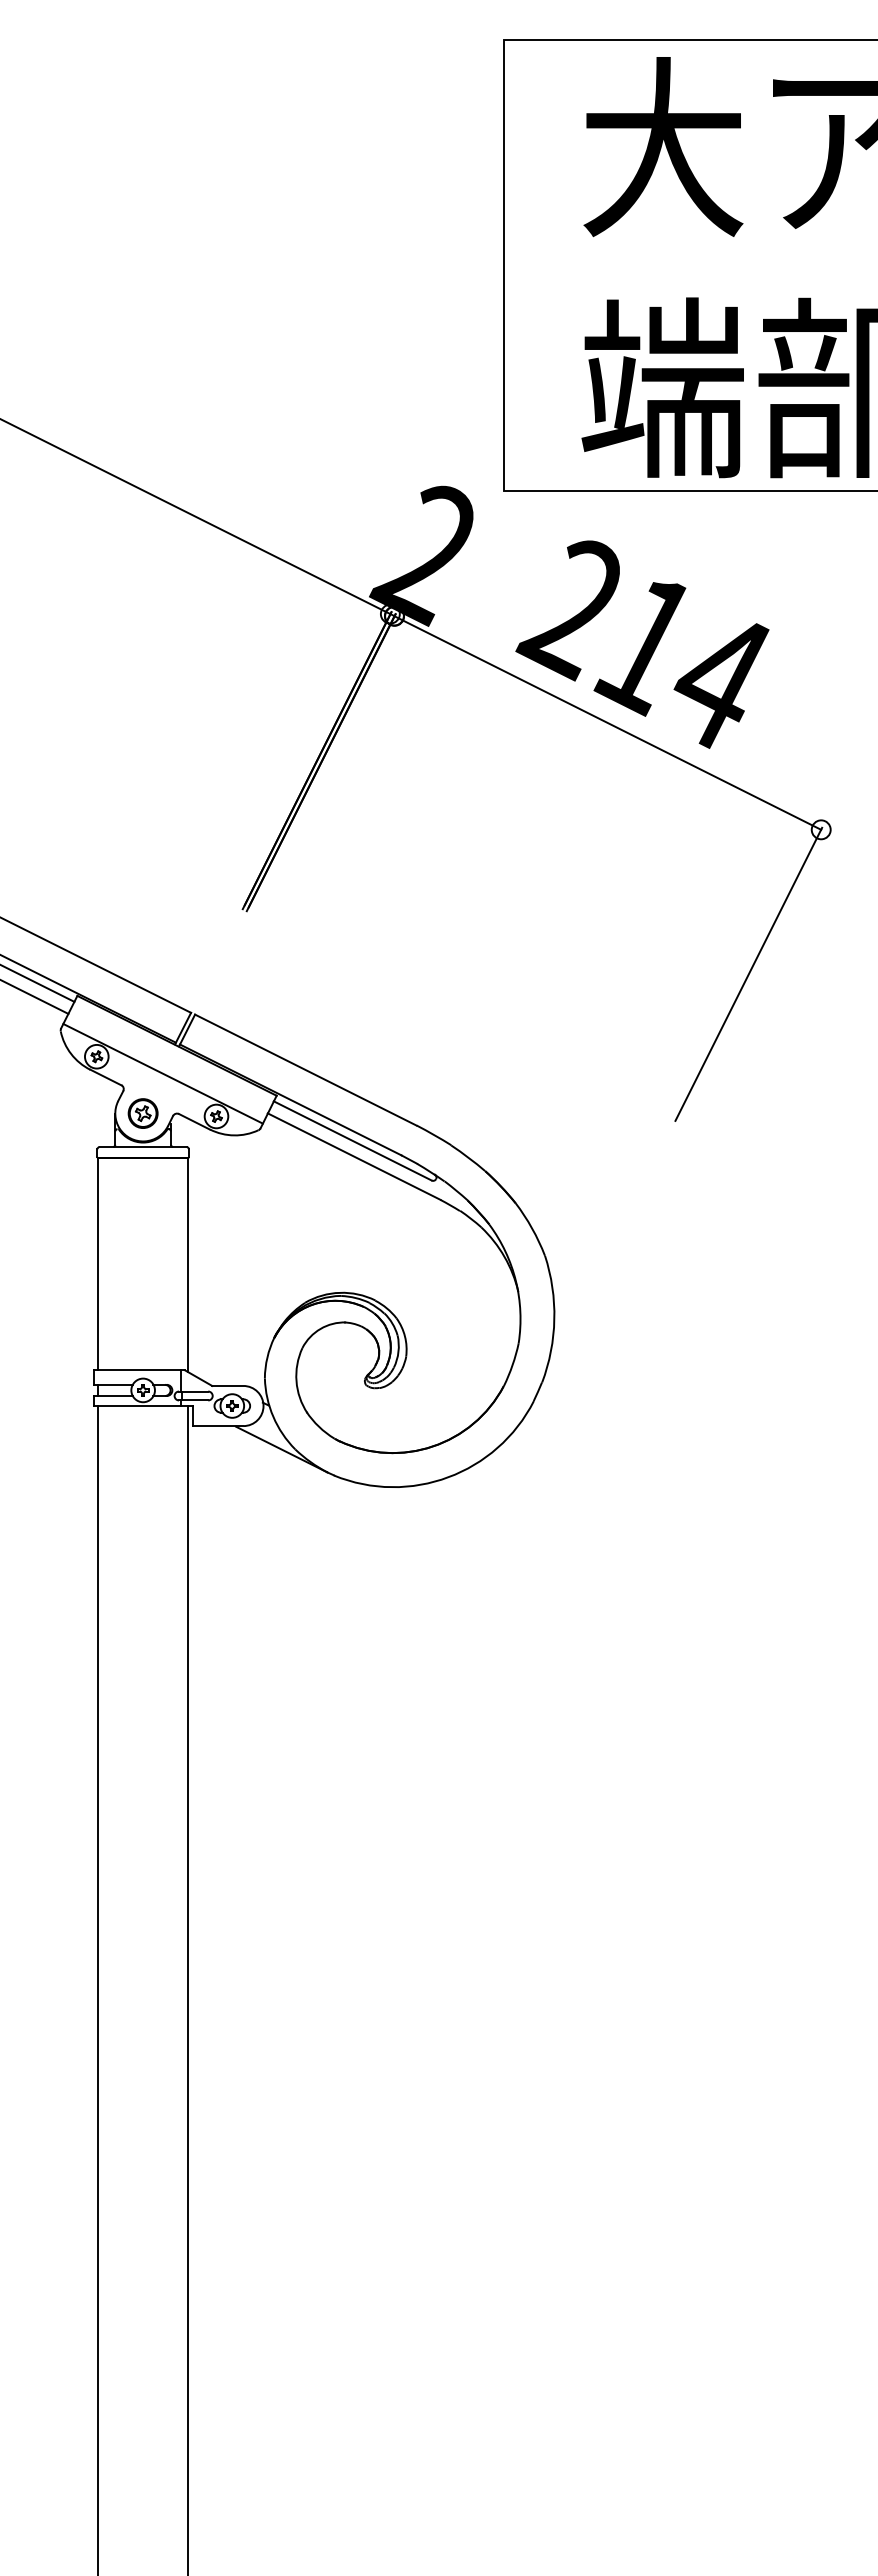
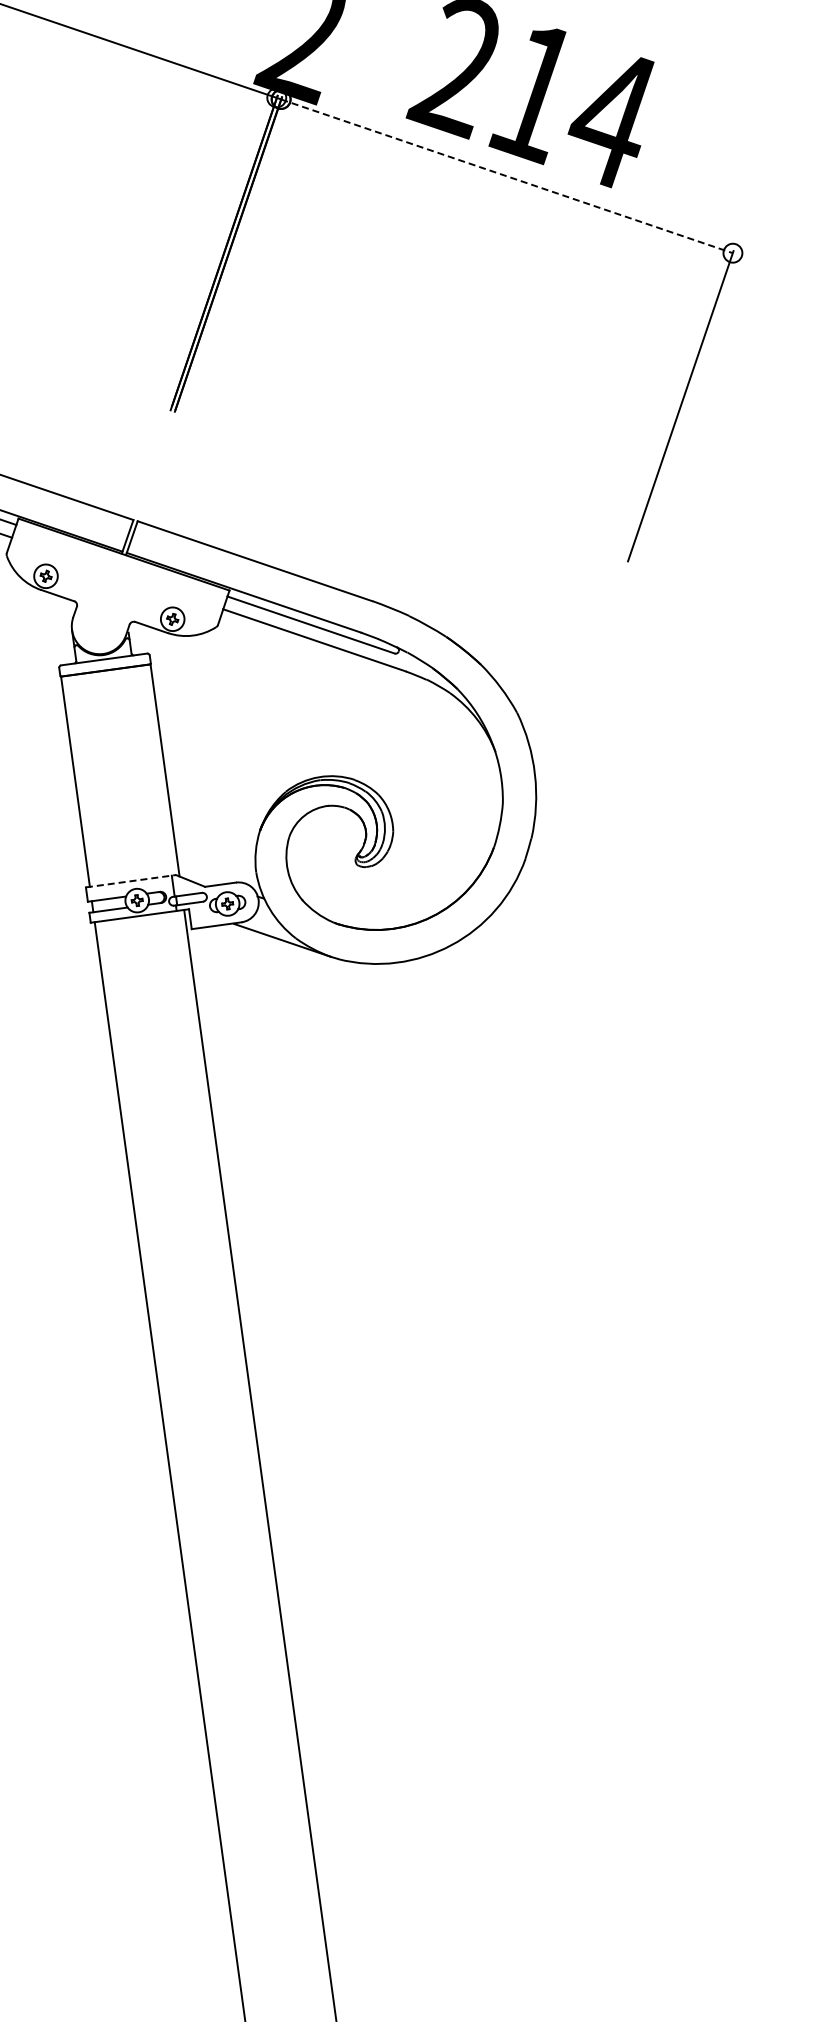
line: (607, 723) -> (506, 176), solid -> dashed
line: (162, 1073) -> (113, 584), removed
part: (142, 1113) -> (98, 626), removed
line: (140, 1370) -> (131, 881), solid -> dashed

